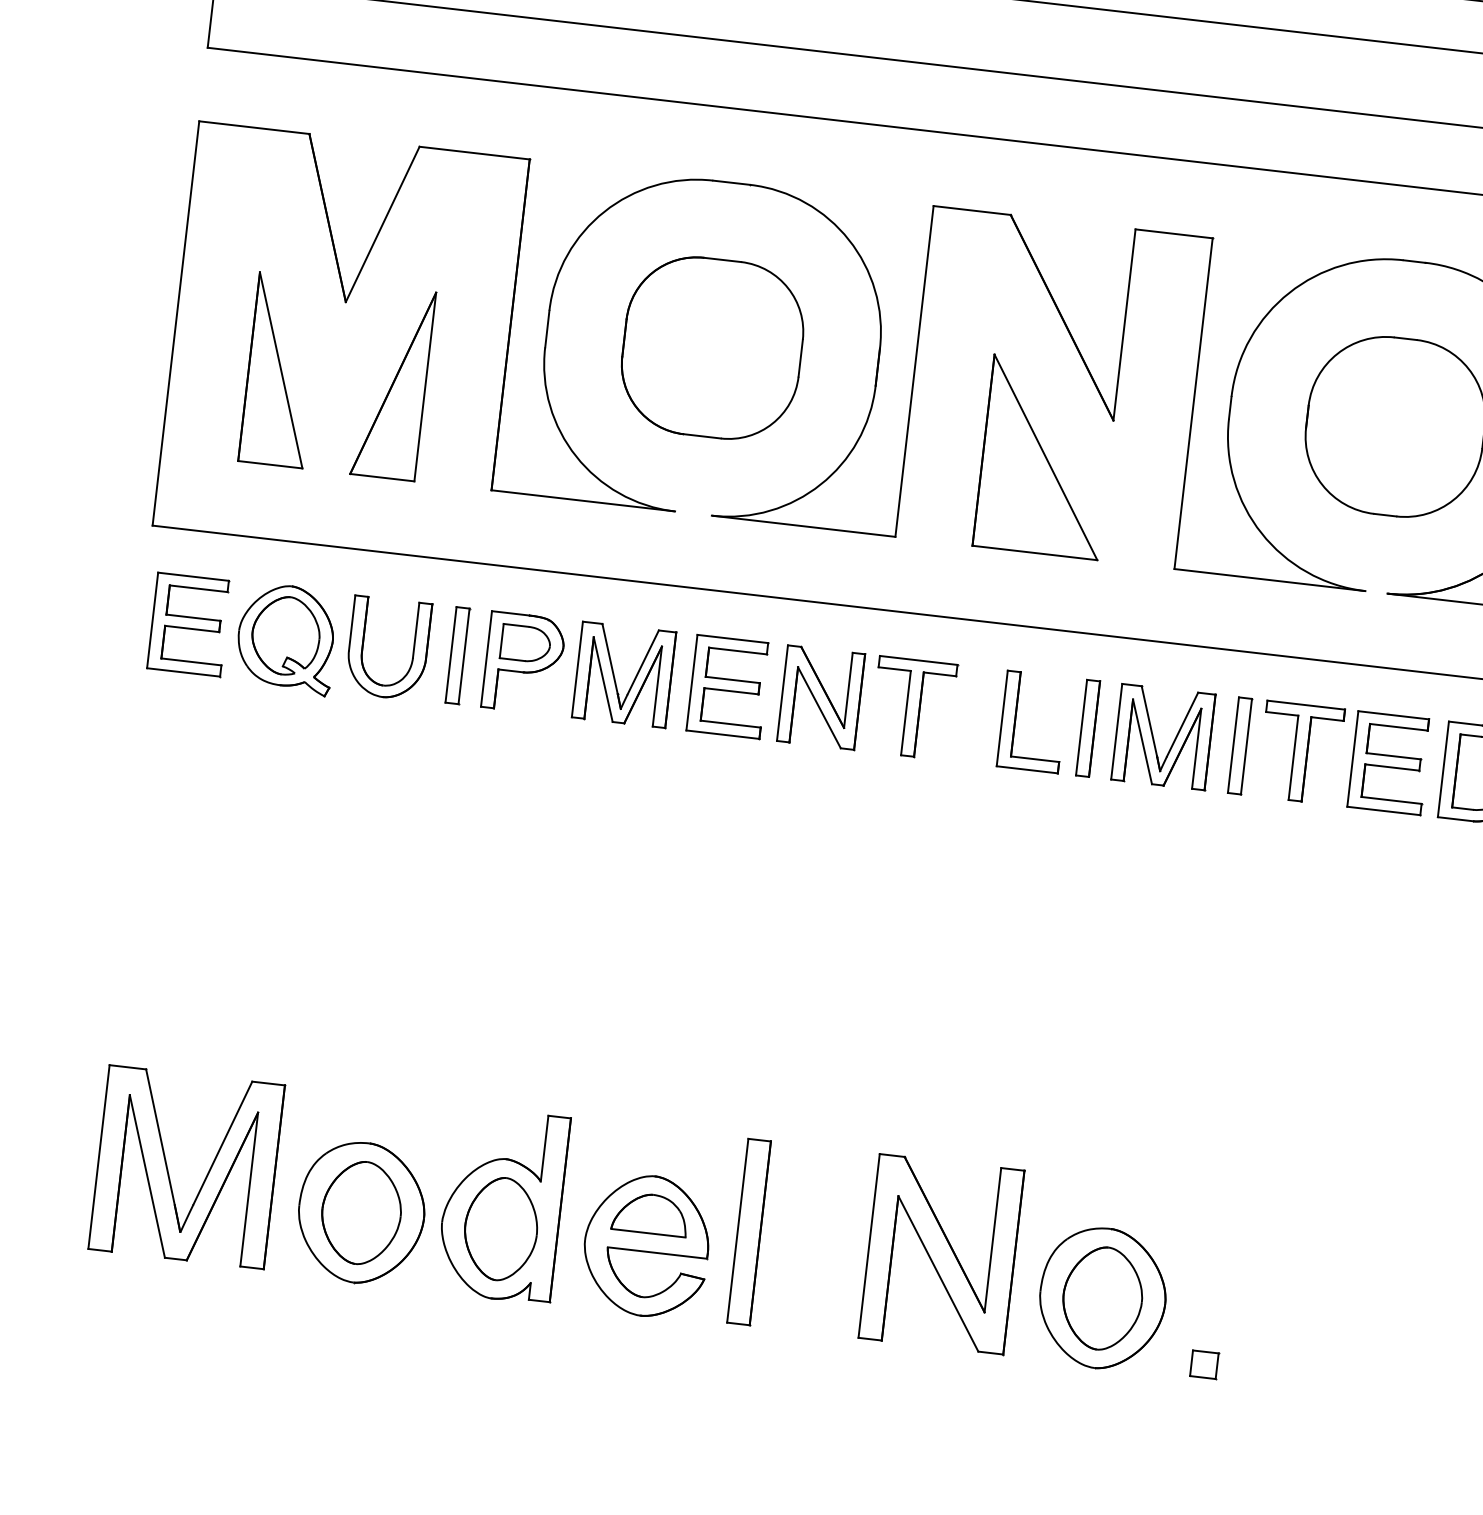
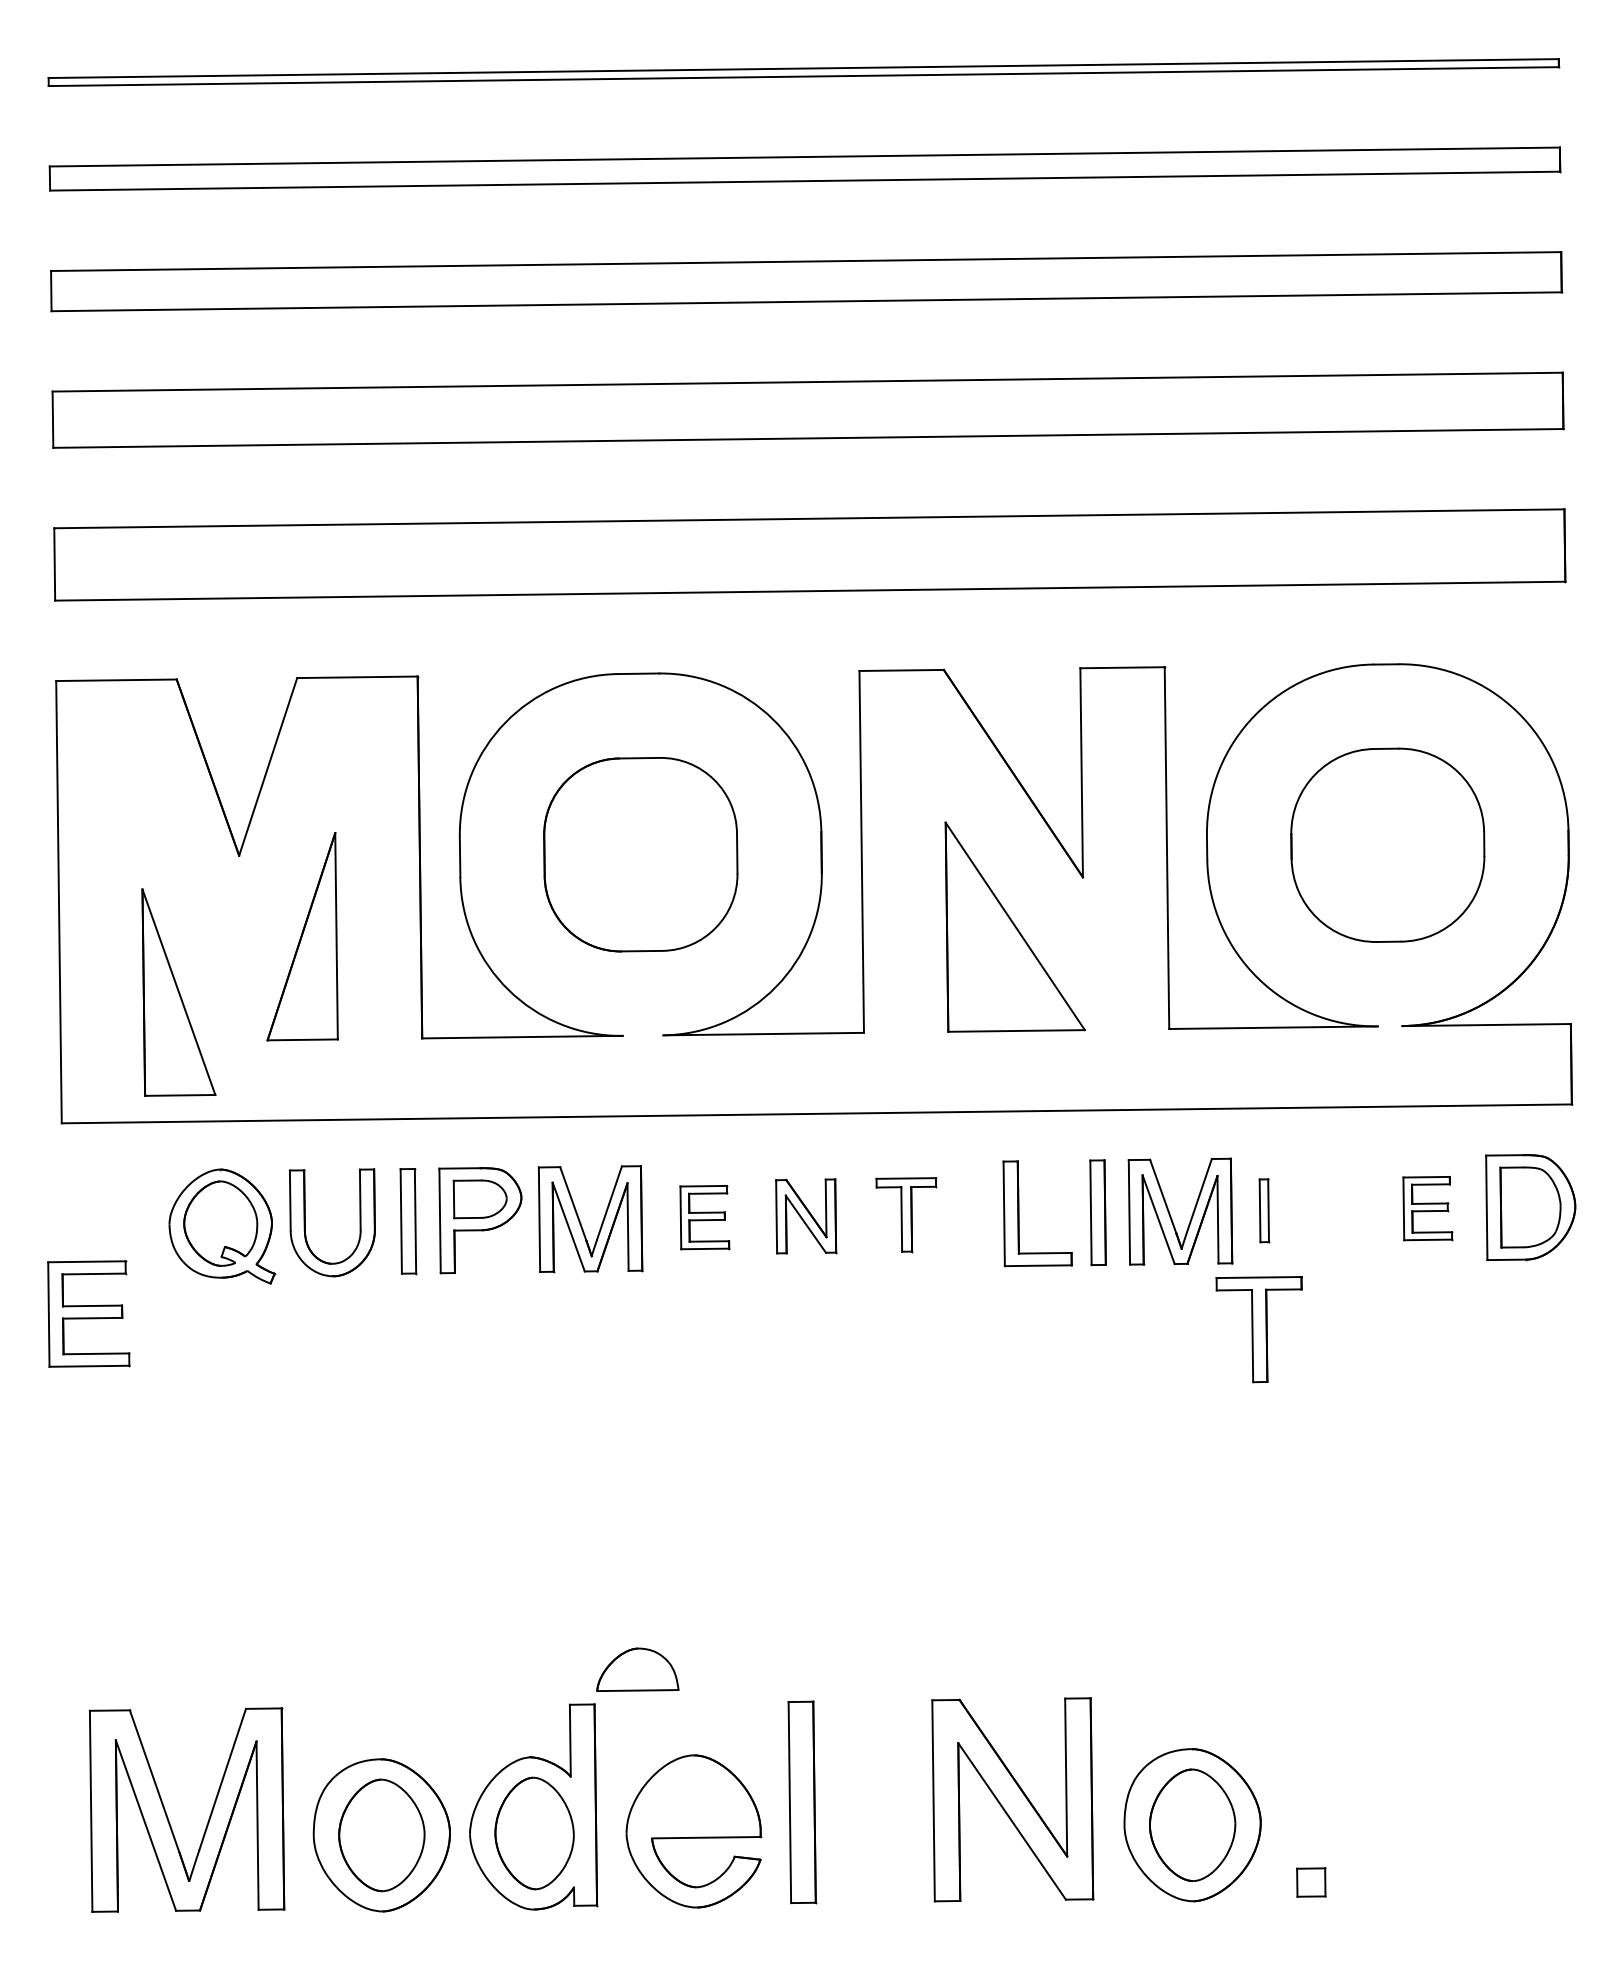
part: (280, 370) -> (178, 992), moved
part: (188, 624) -> (88, 1313), moved
part: (728, 686) -> (704, 1217), size x0.6
part: (821, 697) -> (806, 1216), size x0.7
part: (912, 707) -> (906, 1214), size x0.7
part: (1240, 745) -> (1264, 1210), size x0.6
part: (1299, 752) -> (1258, 1329), moved
part: (1389, 763) -> (1427, 1208), size x0.6
part: (650, 1213) -> (637, 1669), moved

